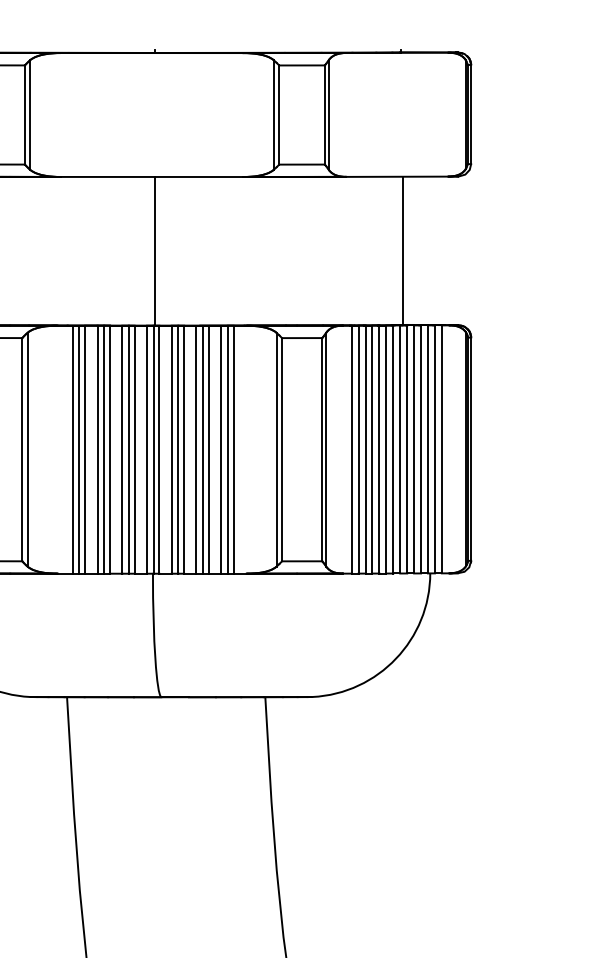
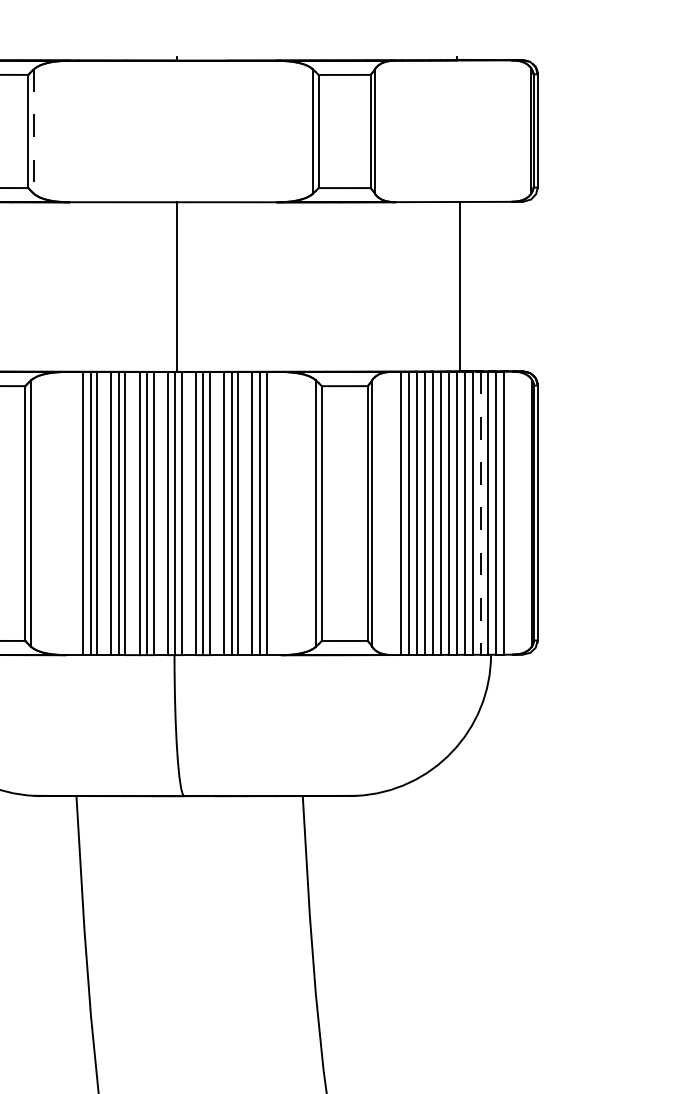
line: (30, 115) -> (34, 132), solid -> dashed
line: (421, 449) -> (481, 513), solid -> dashed

